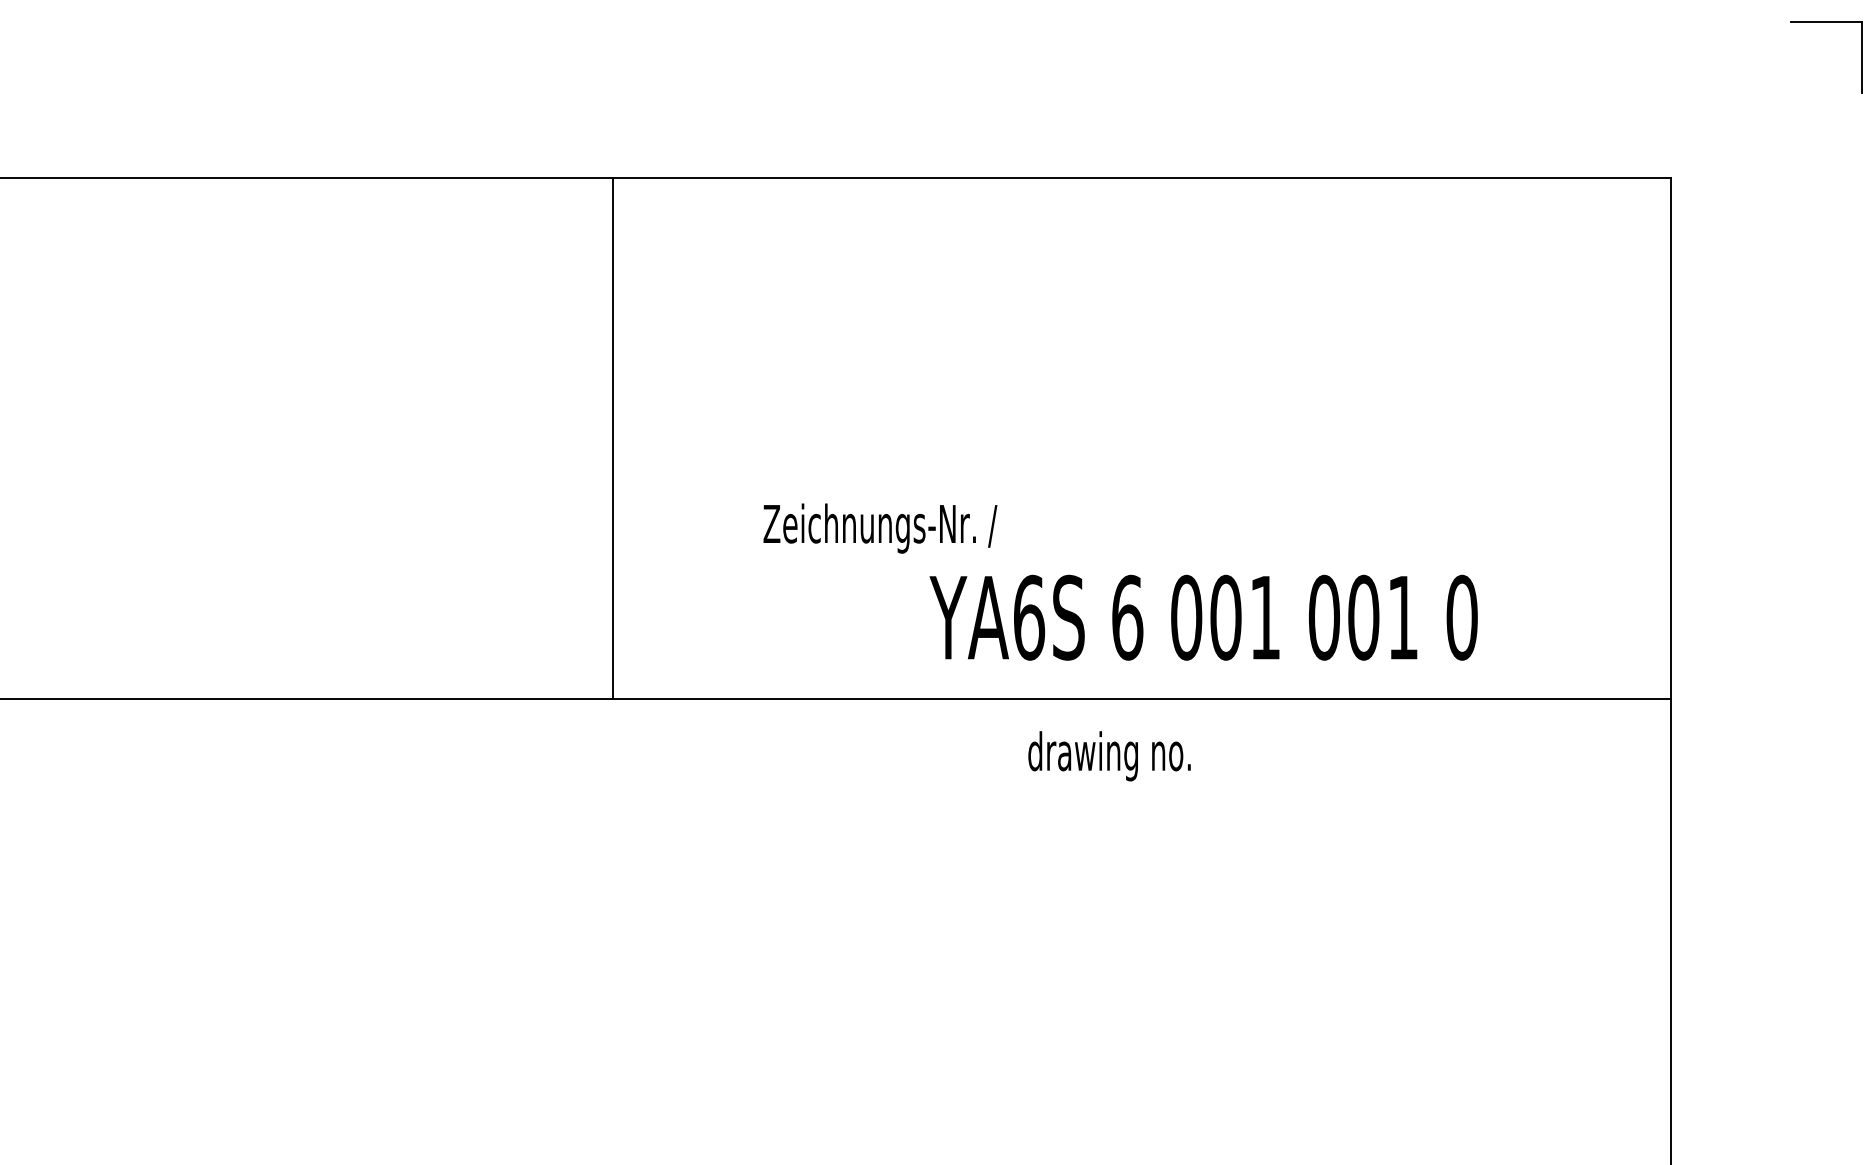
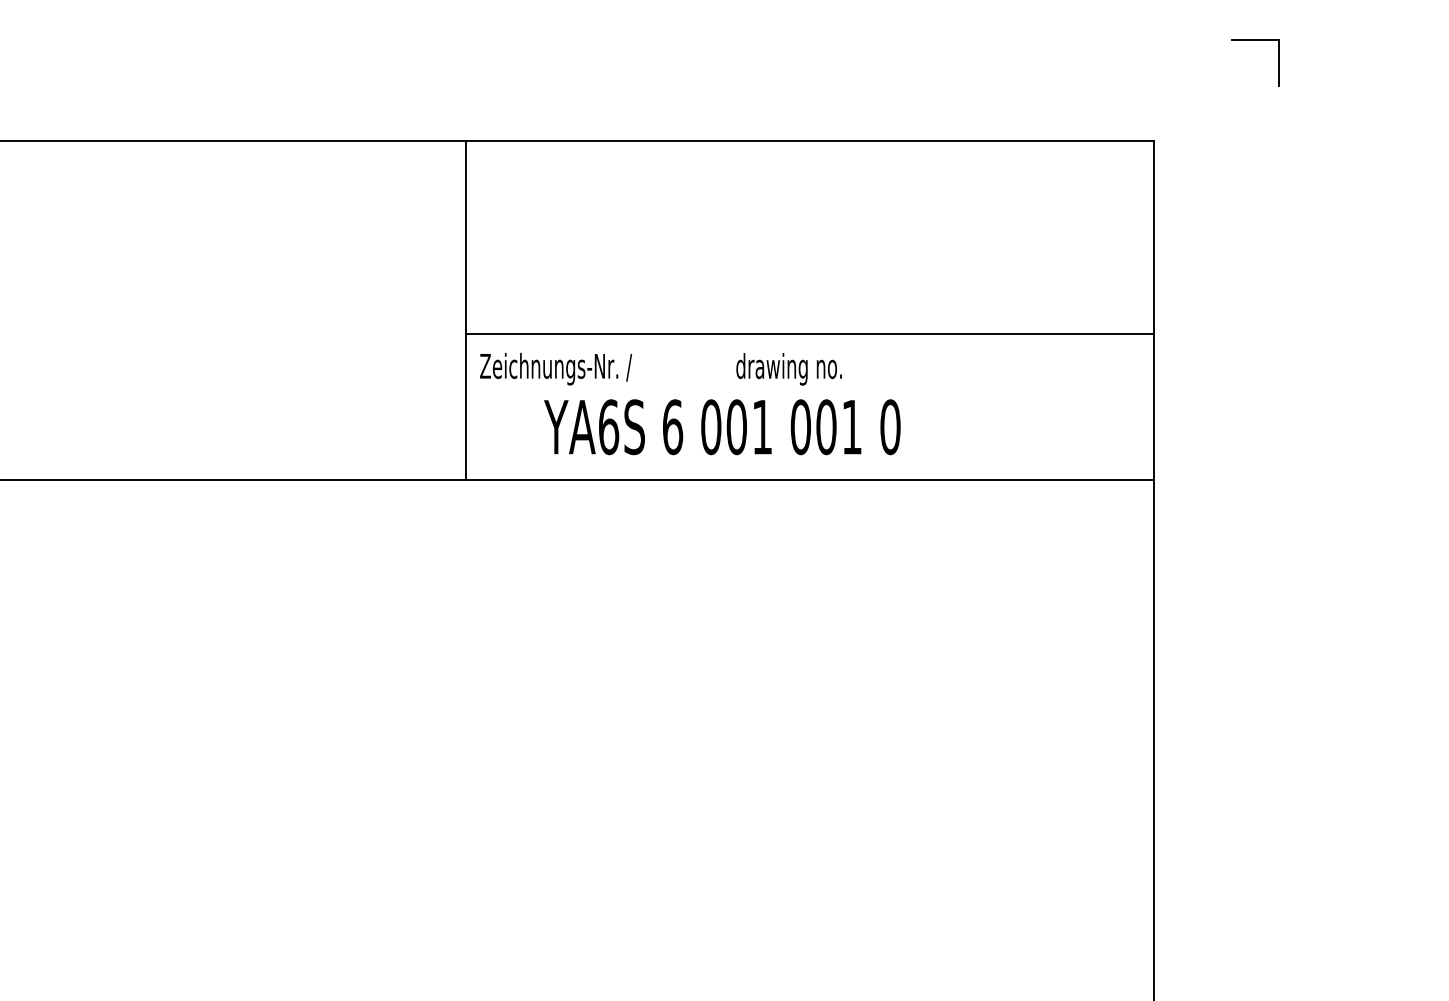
line: (1142, 473) -> (810, 333), added
text: (881, 529) -> (556, 369), moved
text: (1203, 618) -> (722, 427), moved
text: (1108, 756) -> (788, 369), moved

